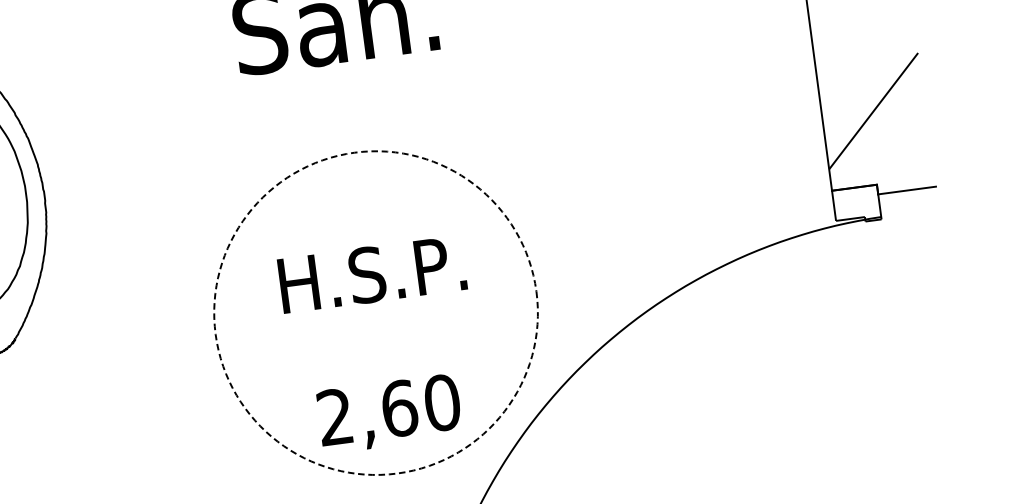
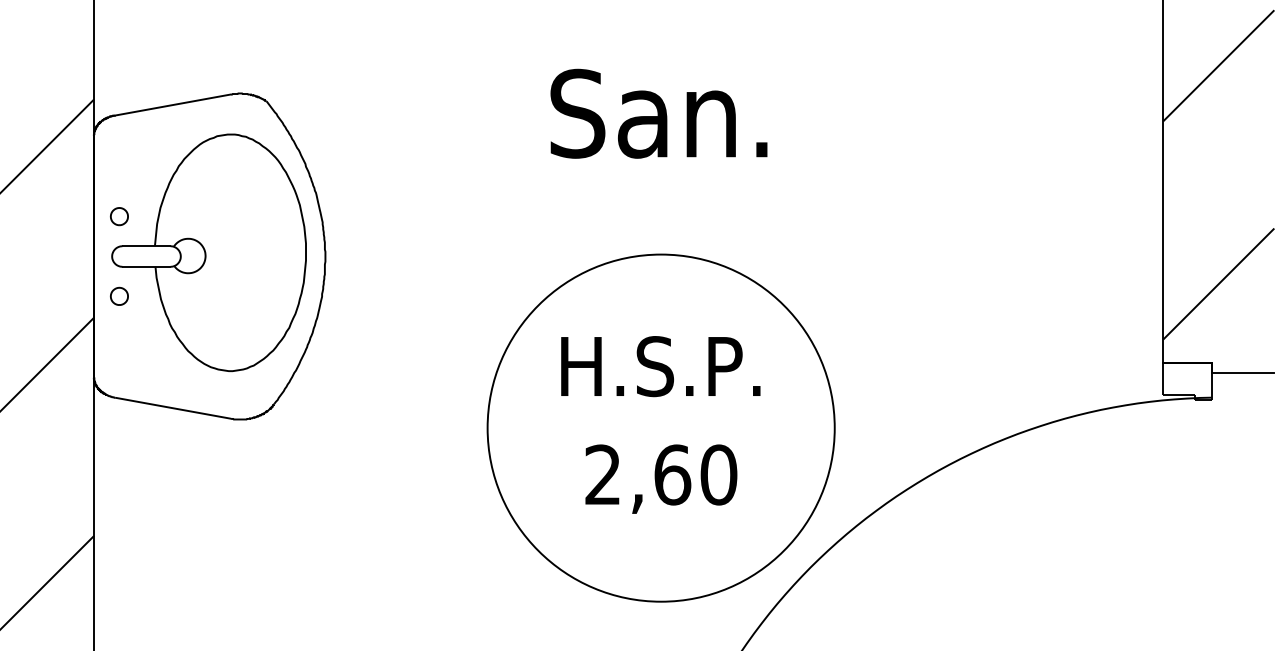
text: (372, 274) -> (660, 366), moved
circle: (375, 312) -> (660, 427), dashed -> solid
text: (389, 413) -> (661, 478), moved

